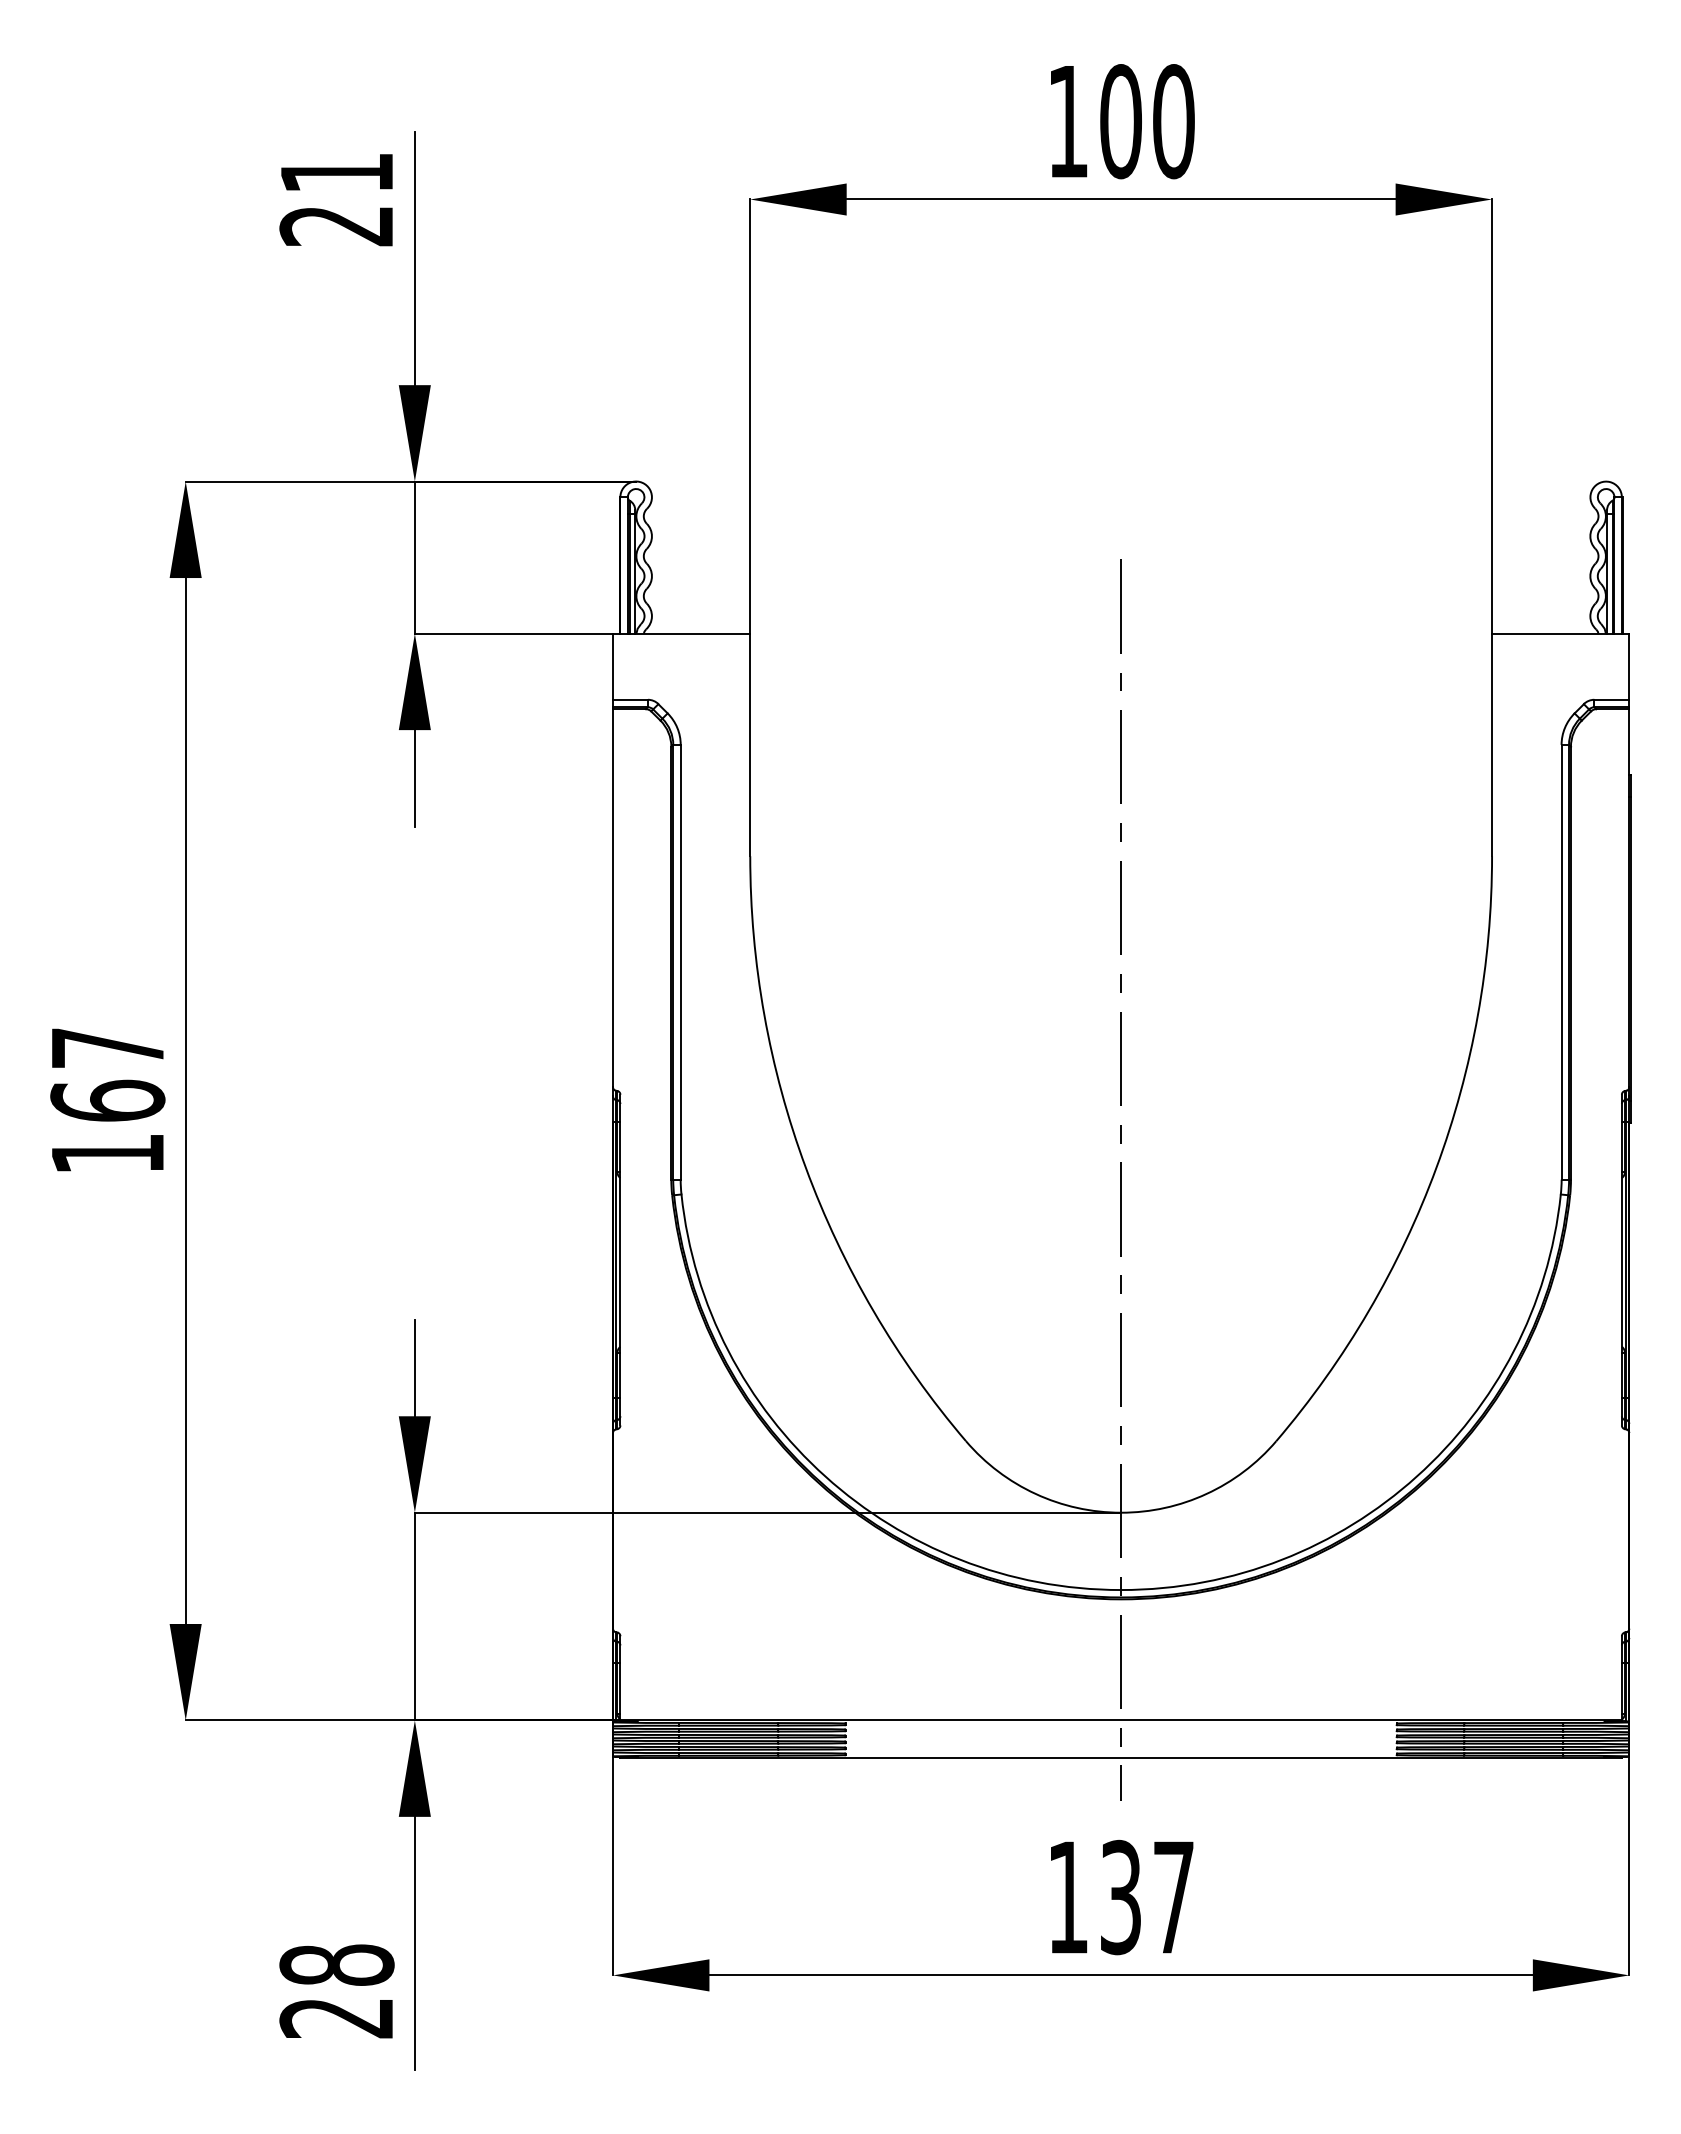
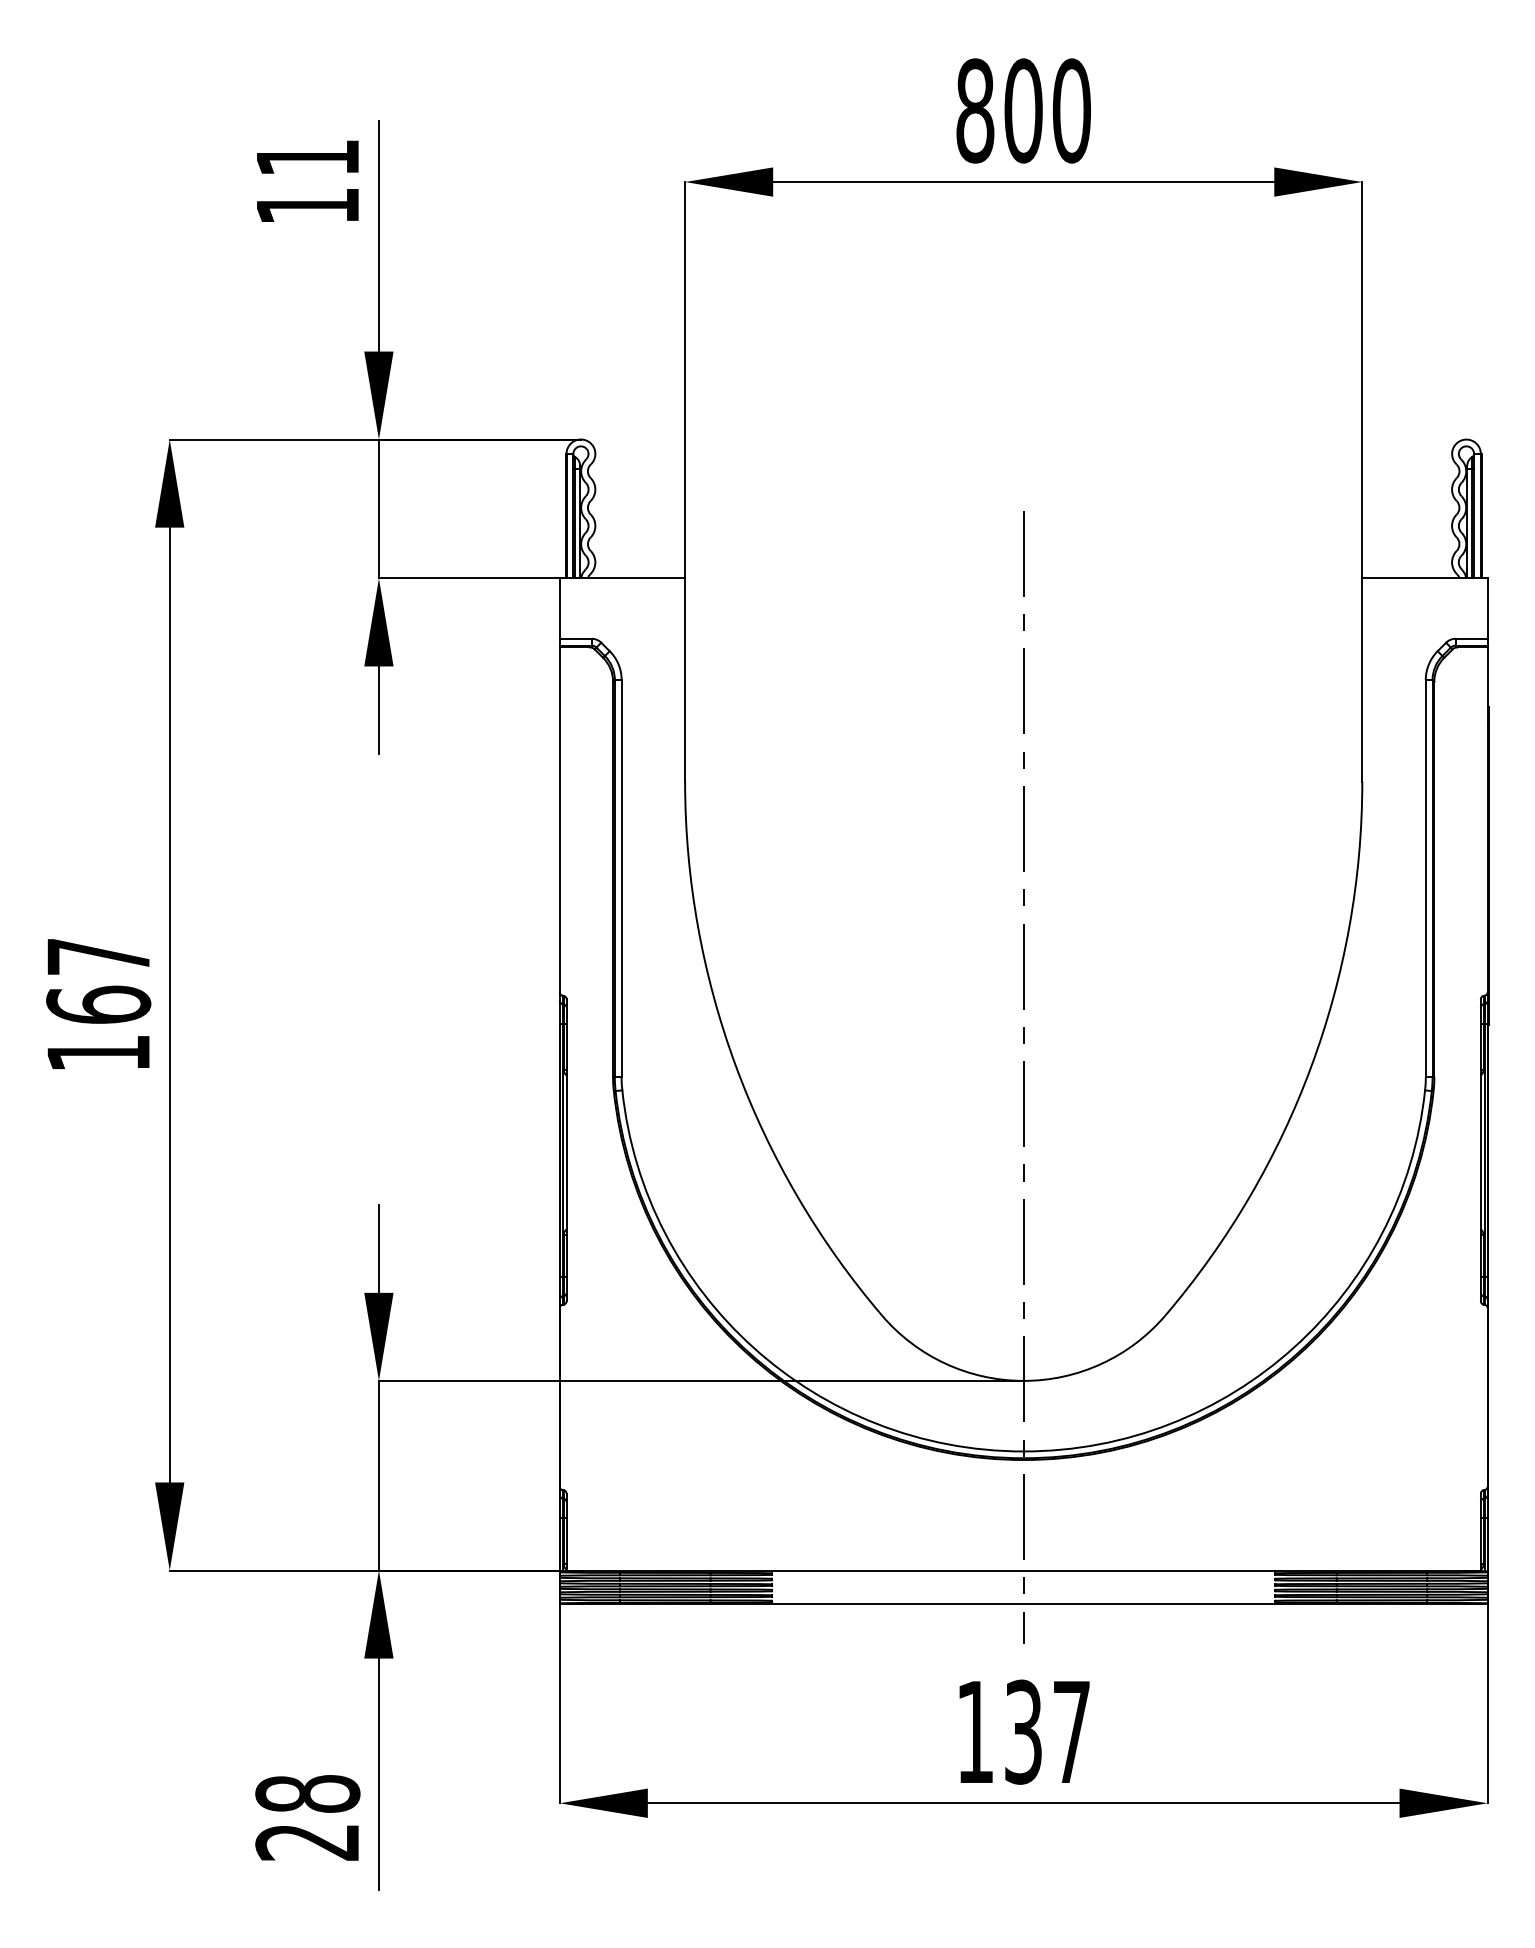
text: (1067, 121) -> (974, 110), 100 -> 800
text: (335, 226) -> (306, 206), 21 -> 11

